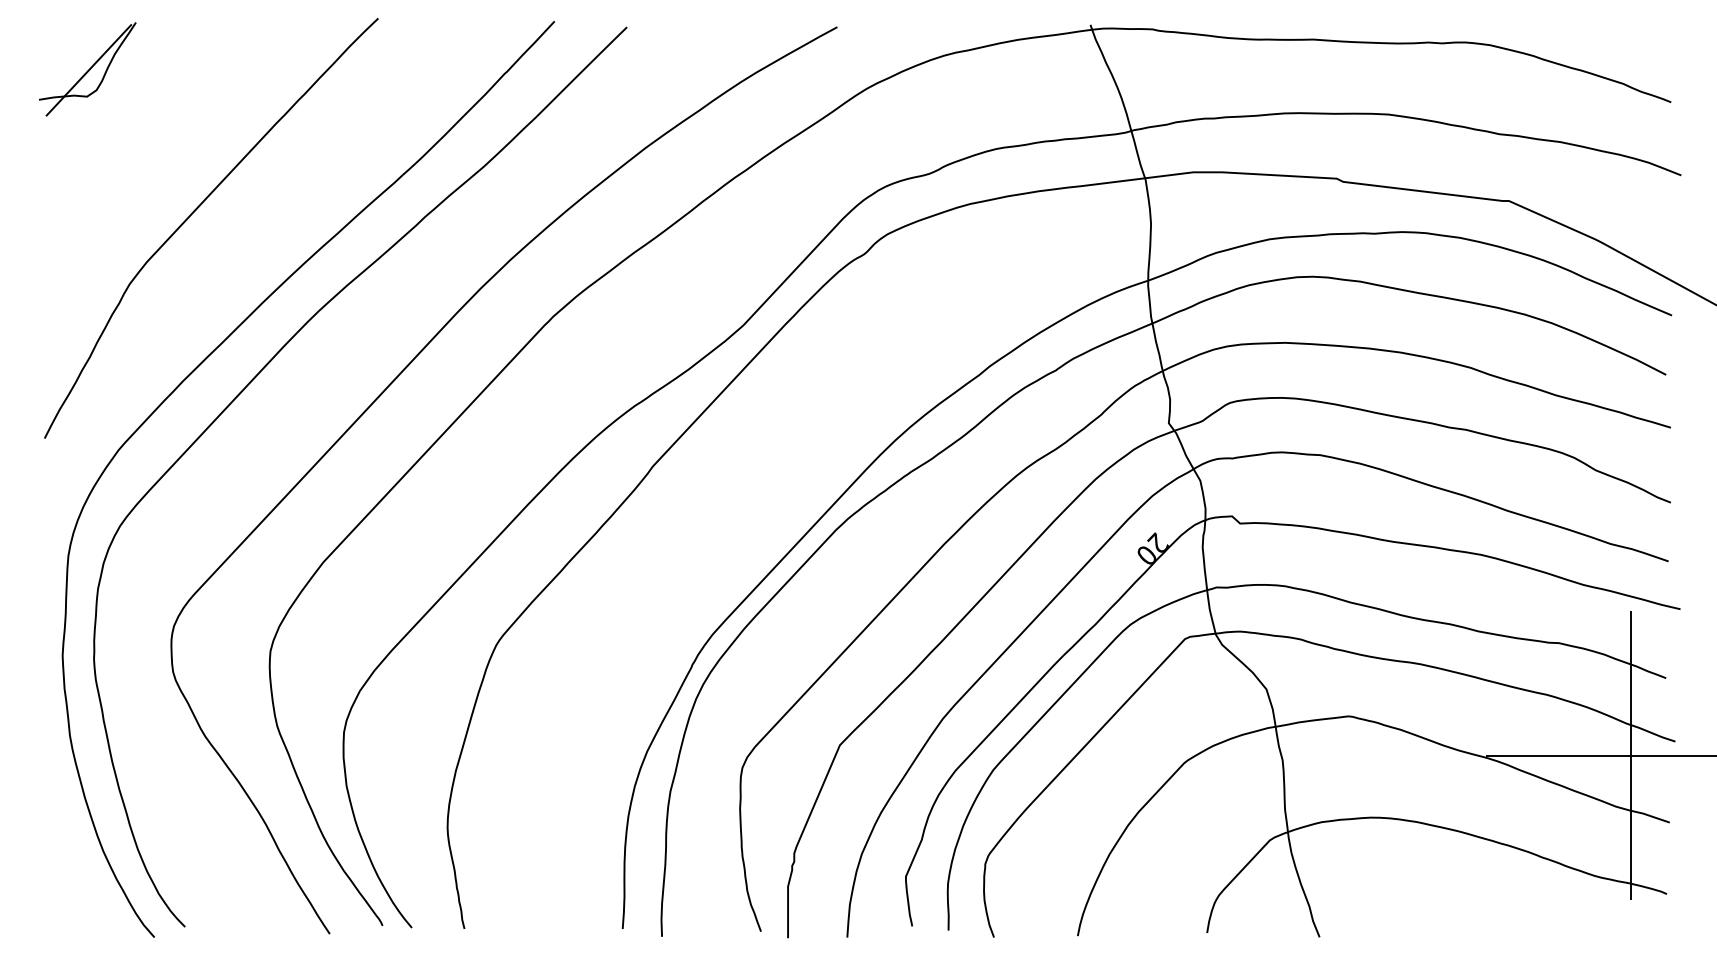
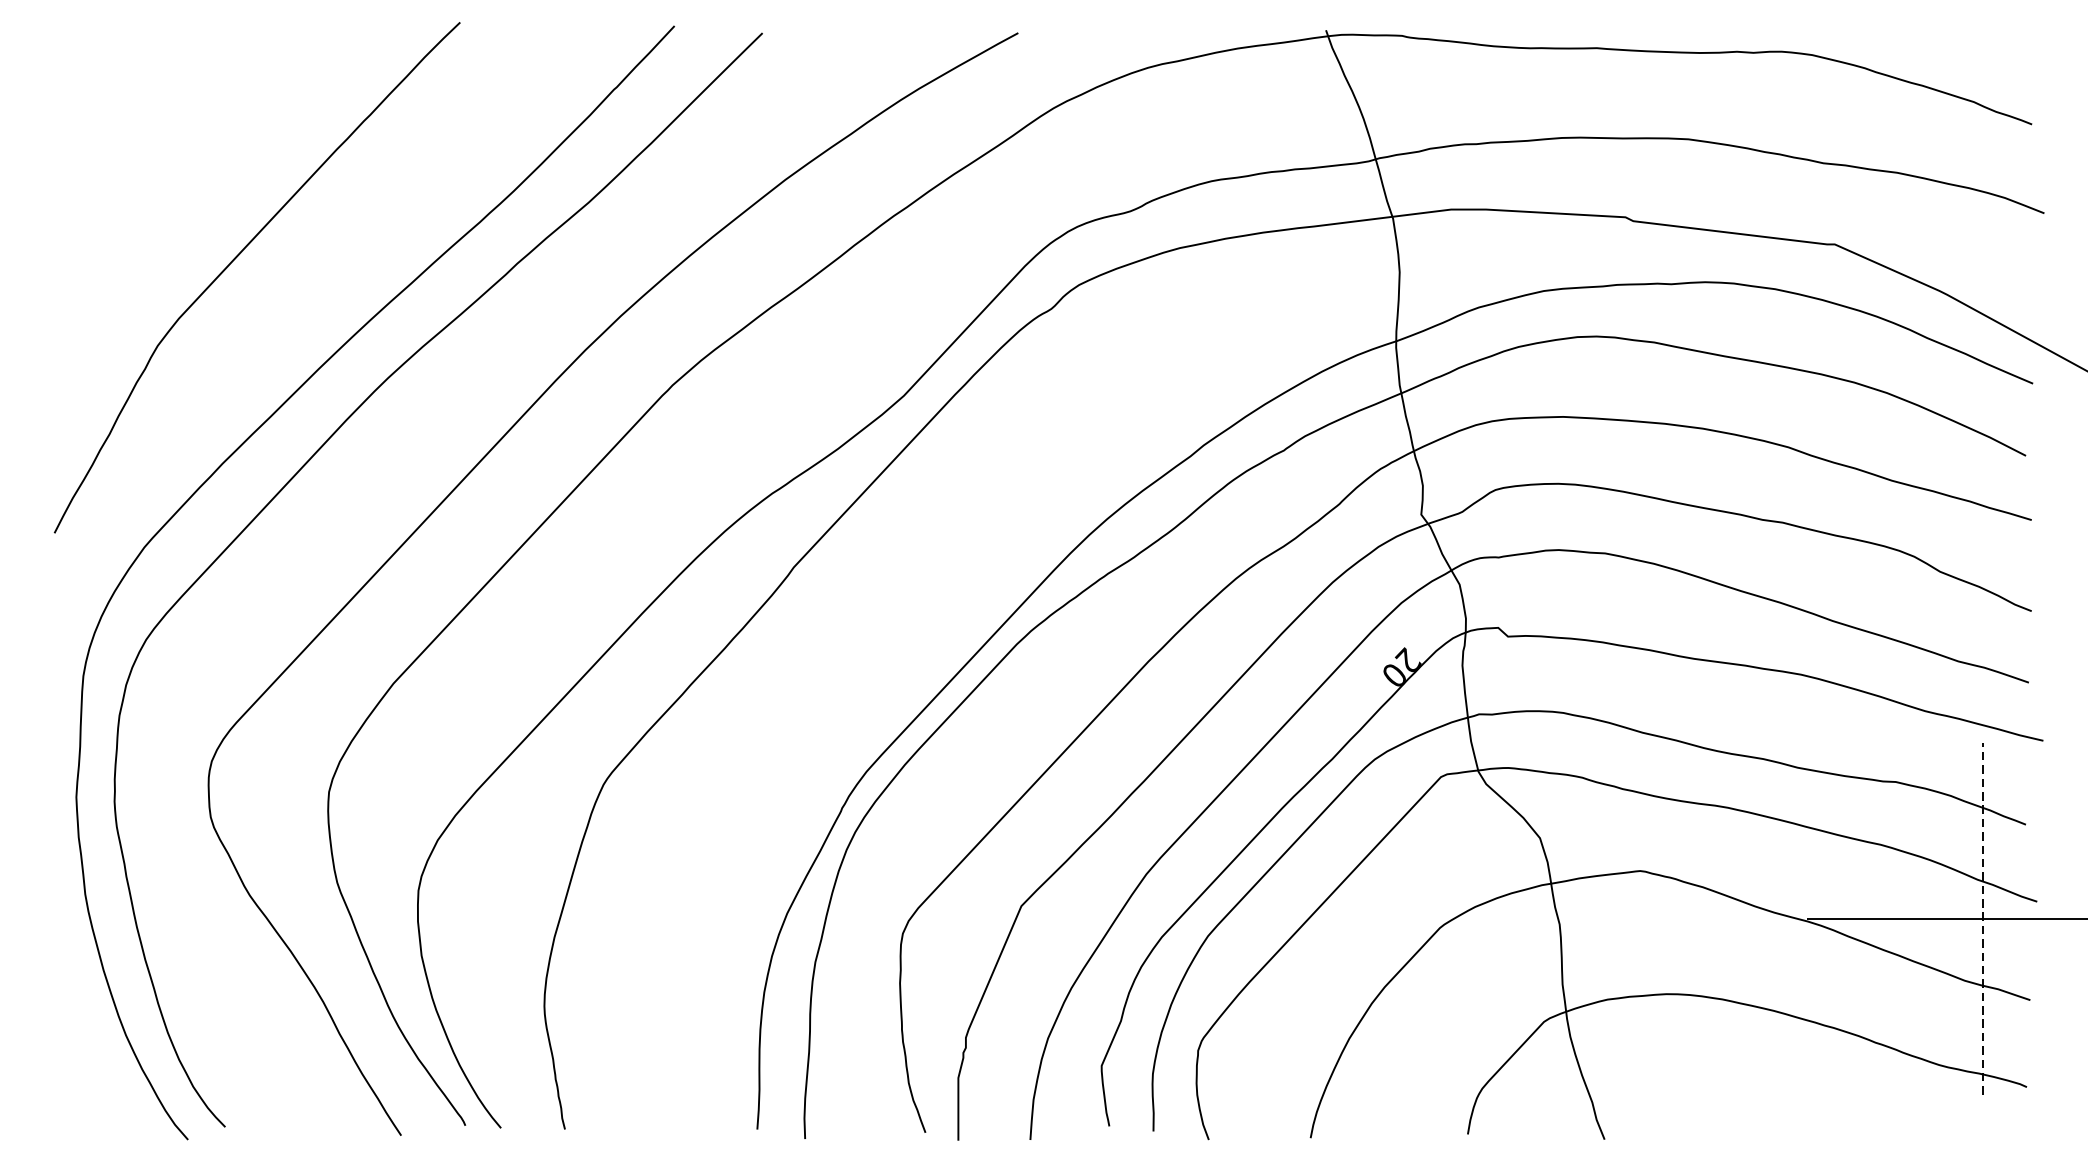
part: (87, 69) -> (106, 84), removed
line: (1631, 755) -> (1983, 918), solid -> dashed

